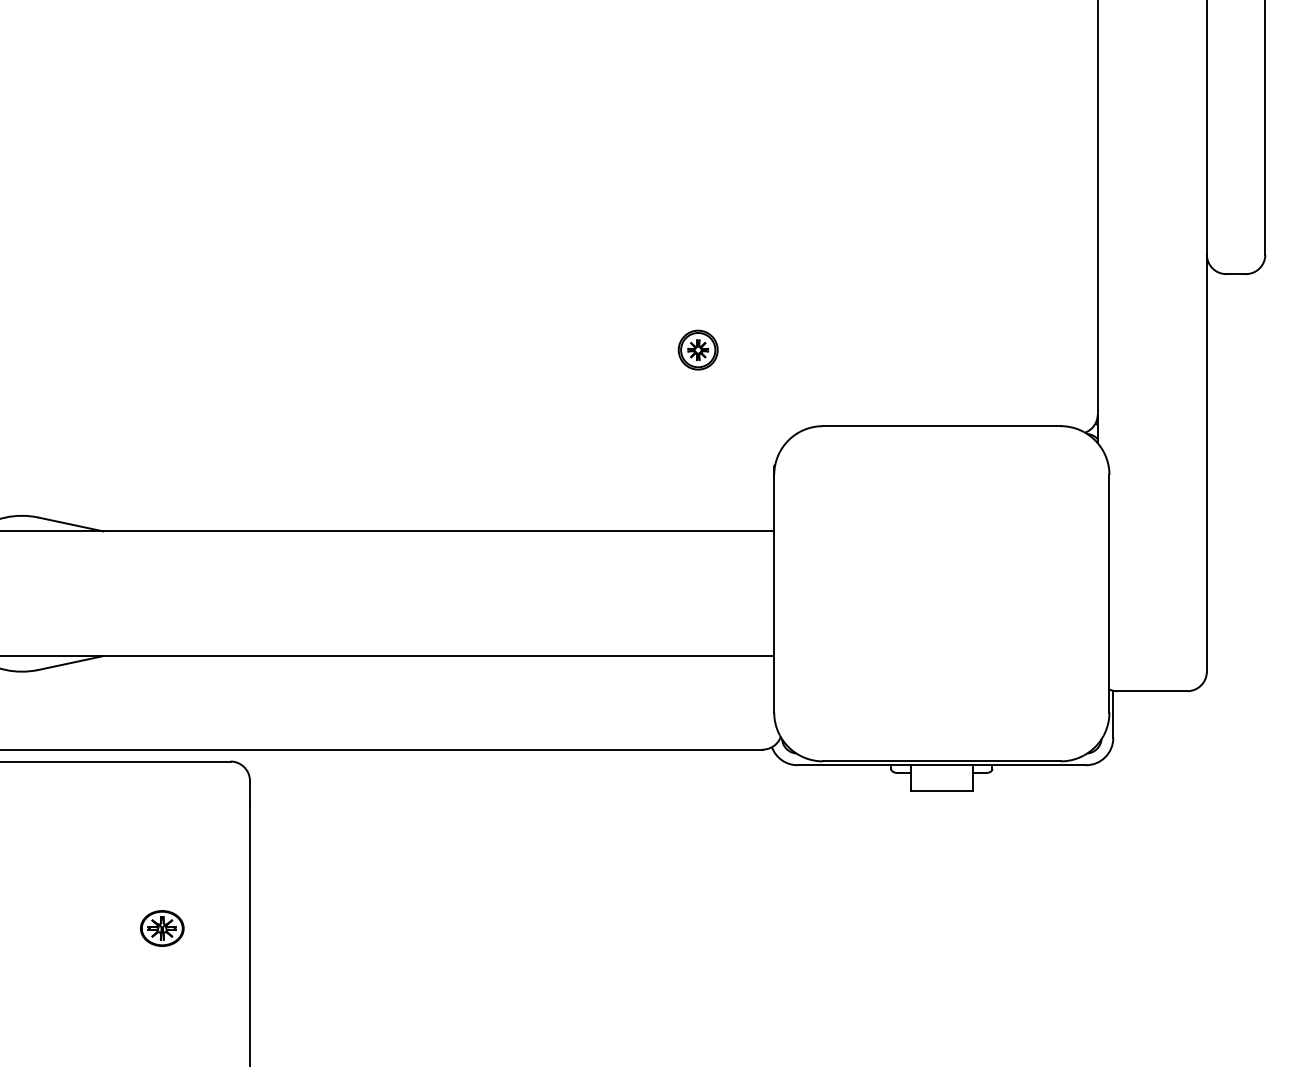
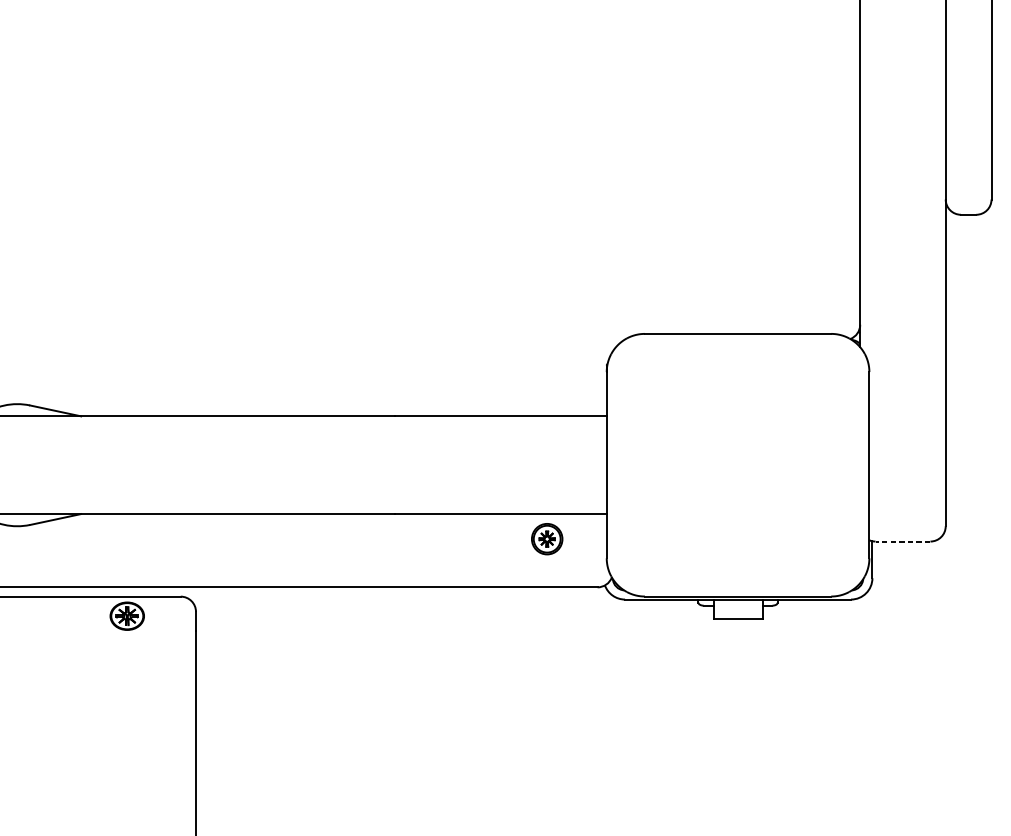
part: (697, 349) -> (546, 538), moved
line: (1151, 691) -> (902, 541), solid -> dashed
part: (162, 928) -> (127, 616), moved

